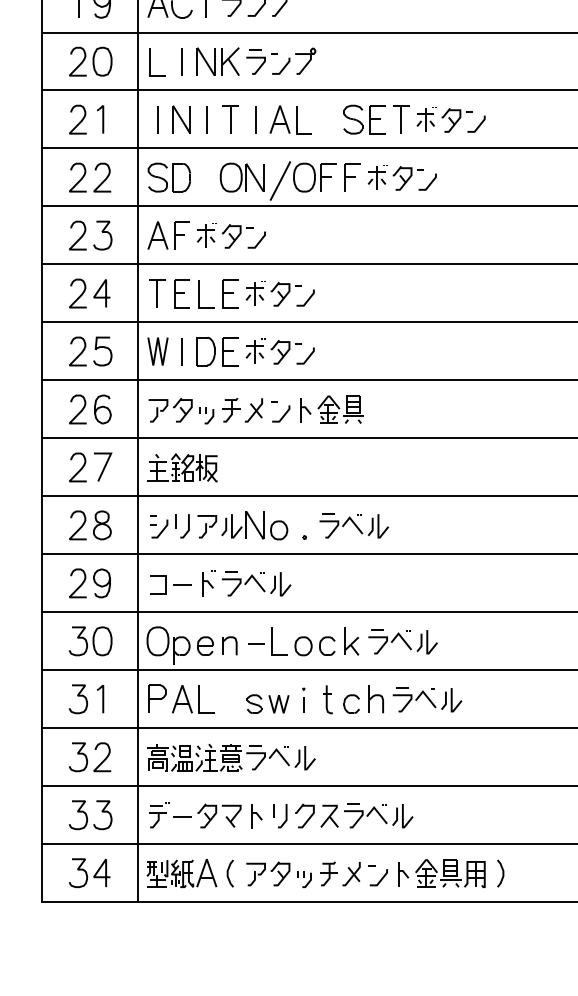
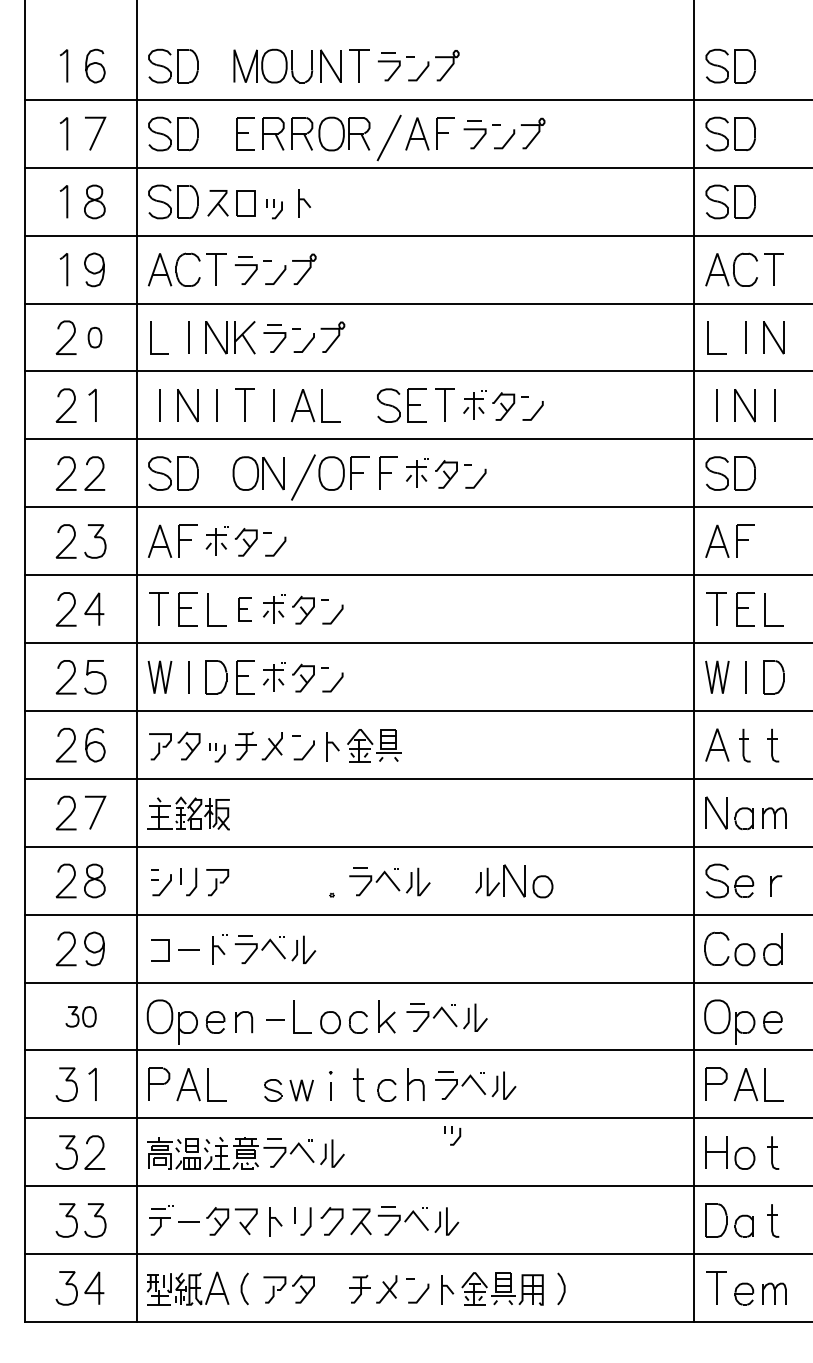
part: (102, 61) -> (94, 337), size x0.6
part: (230, 293) -> (245, 609), size x0.7
part: (254, 525) -> (514, 881), moved
part: (90, 641) -> (80, 1016), size x0.6
part: (304, 879) -> (452, 1135), moved

